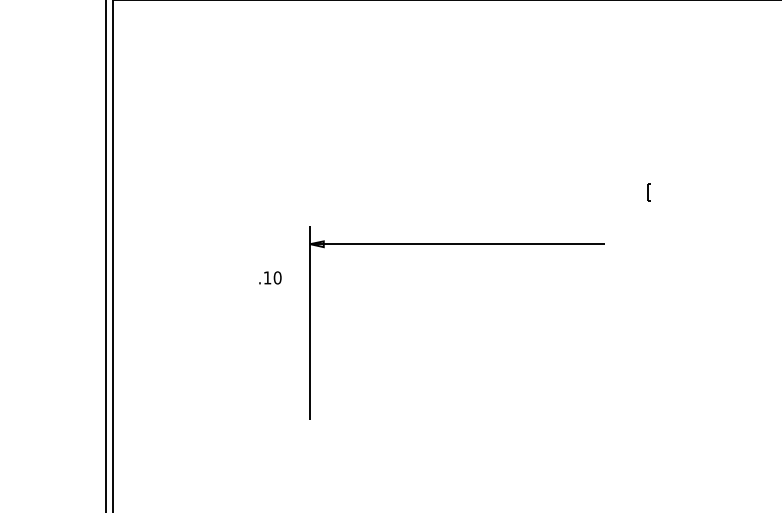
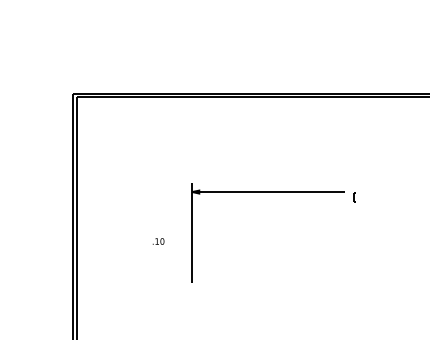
part: (455, 245) -> (267, 192), moved

